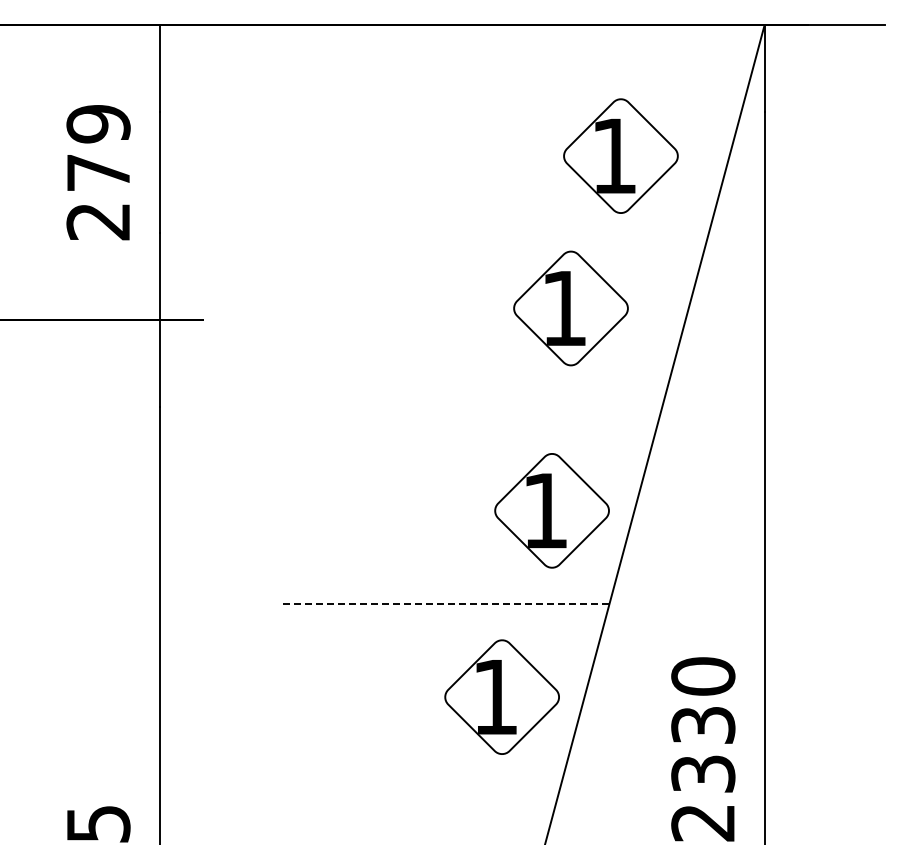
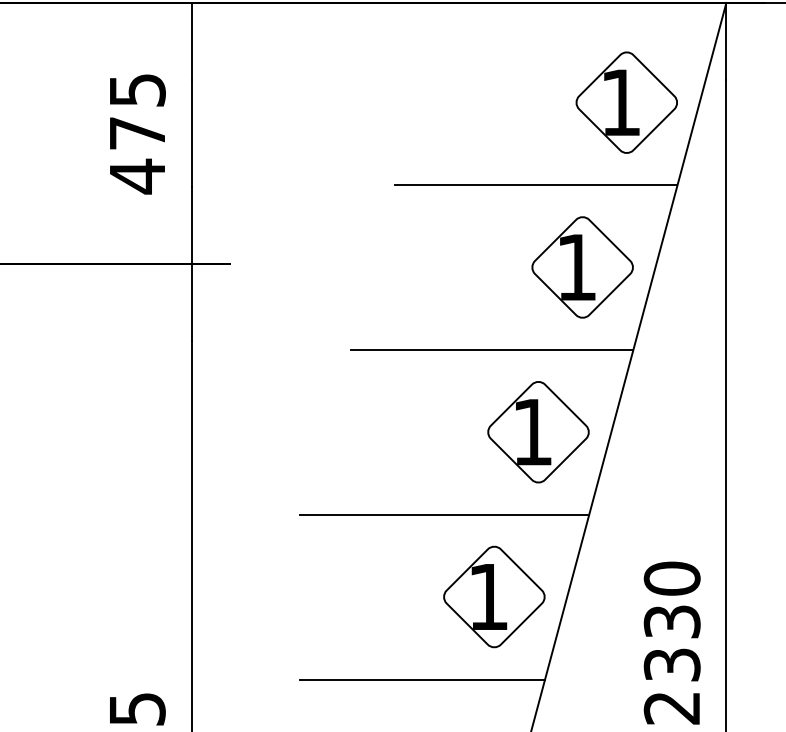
part: (620, 155) -> (626, 102), moved
text: (98, 173) -> (137, 133), 279 -> 475
line: (549, 231) -> (536, 185), added
part: (570, 308) -> (582, 267), moved
line: (499, 418) -> (492, 350), added
line: (445, 604) -> (444, 515), dashed -> solid
line: (420, 790) -> (422, 679), added

